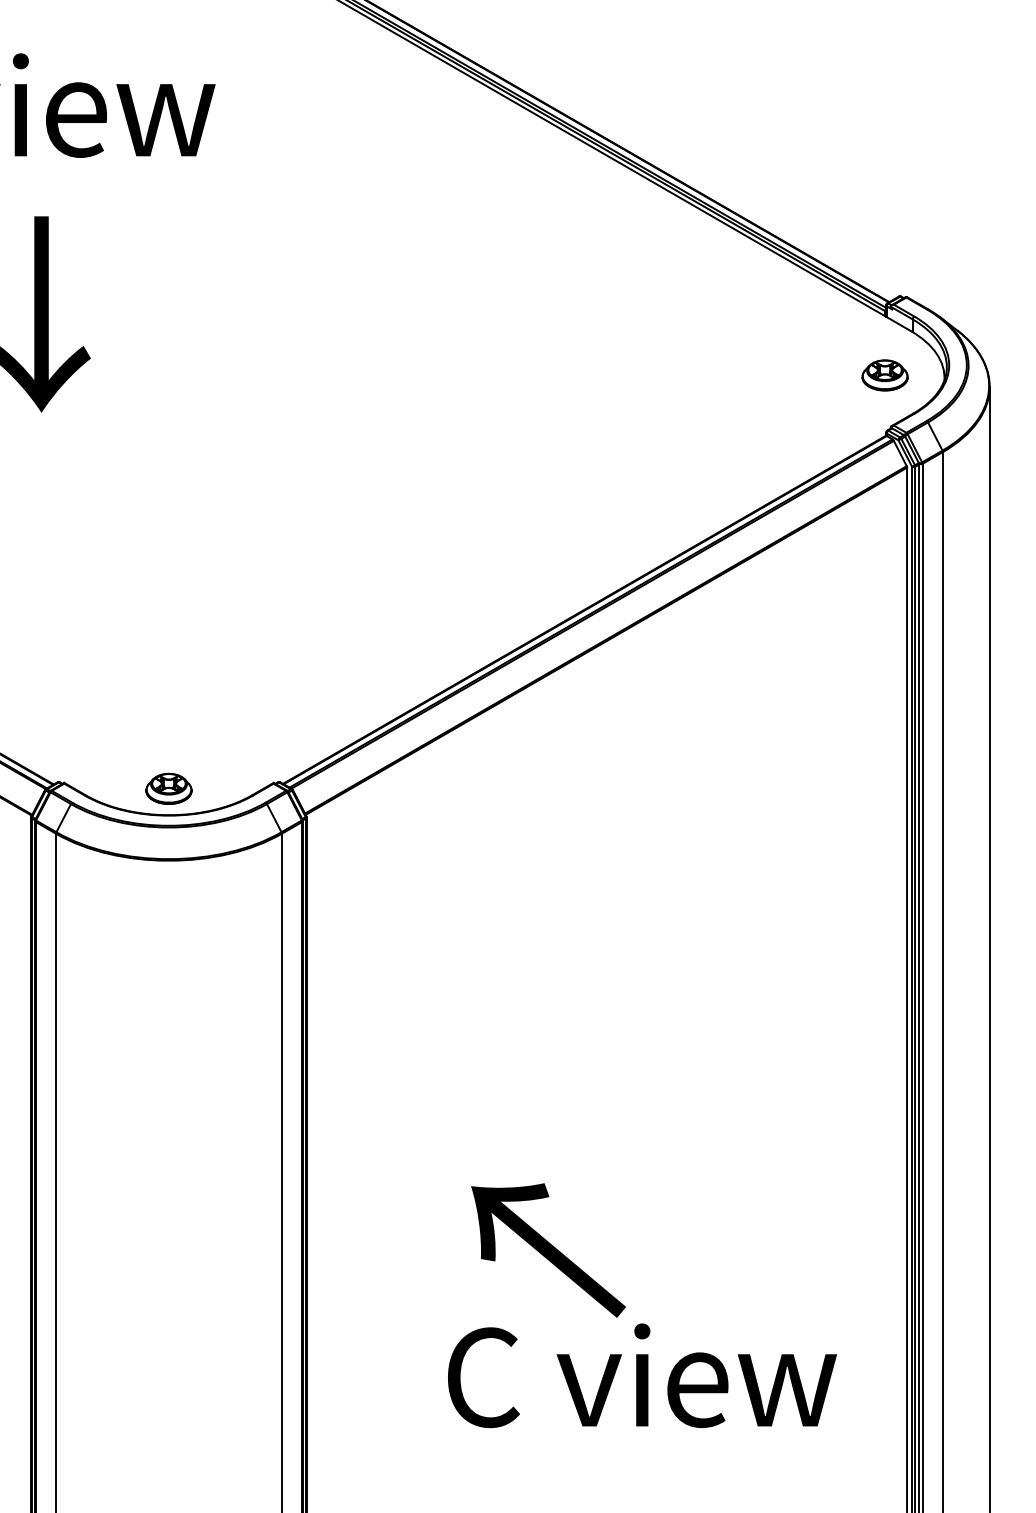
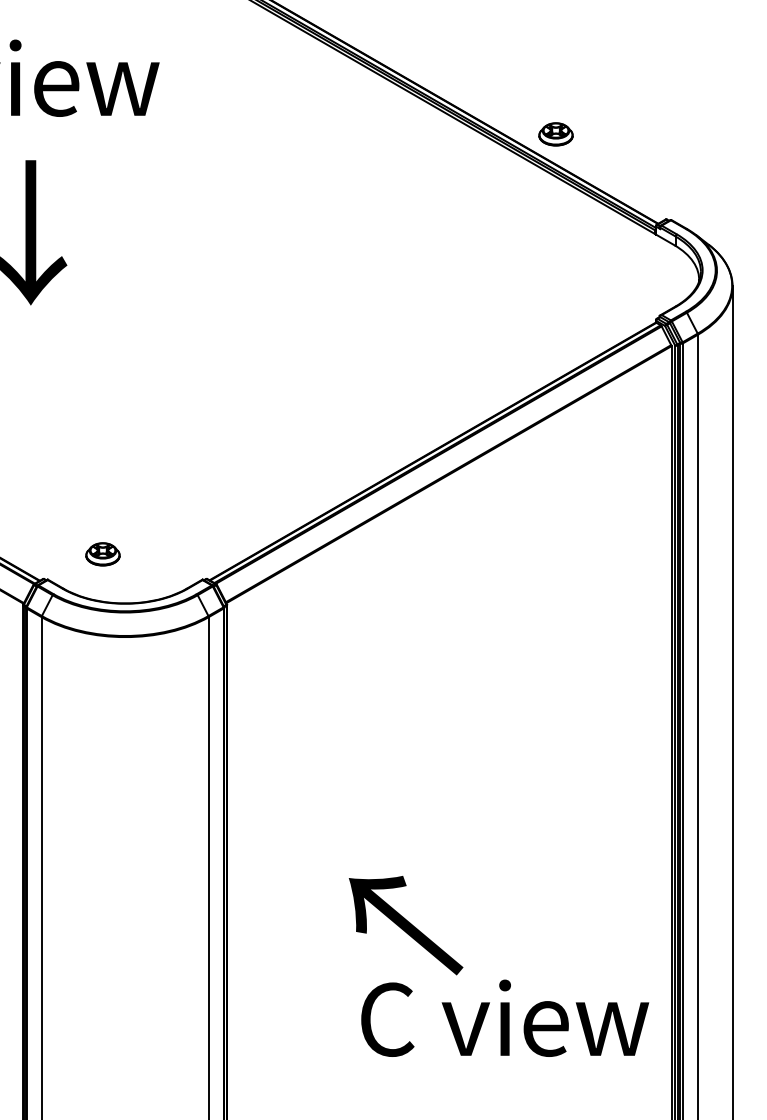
part: (884, 375) -> (555, 134), moved
part: (168, 788) -> (102, 554), moved
text: (642, 1375) -> (505, 1018), moved

